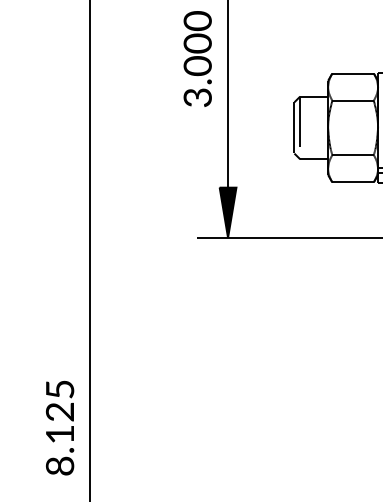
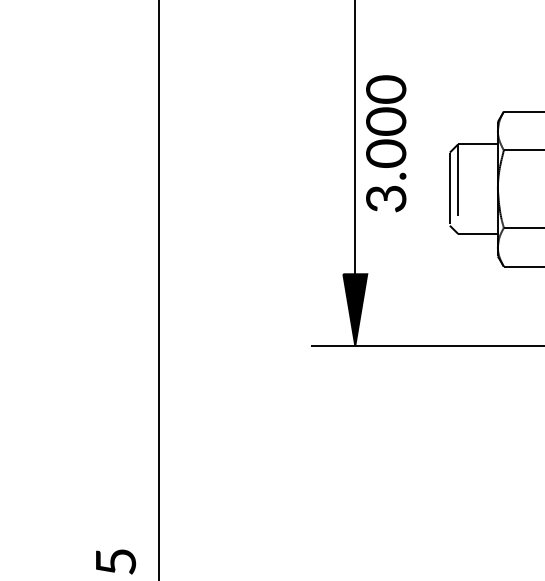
text: (197, 58) -> (385, 142), moved

